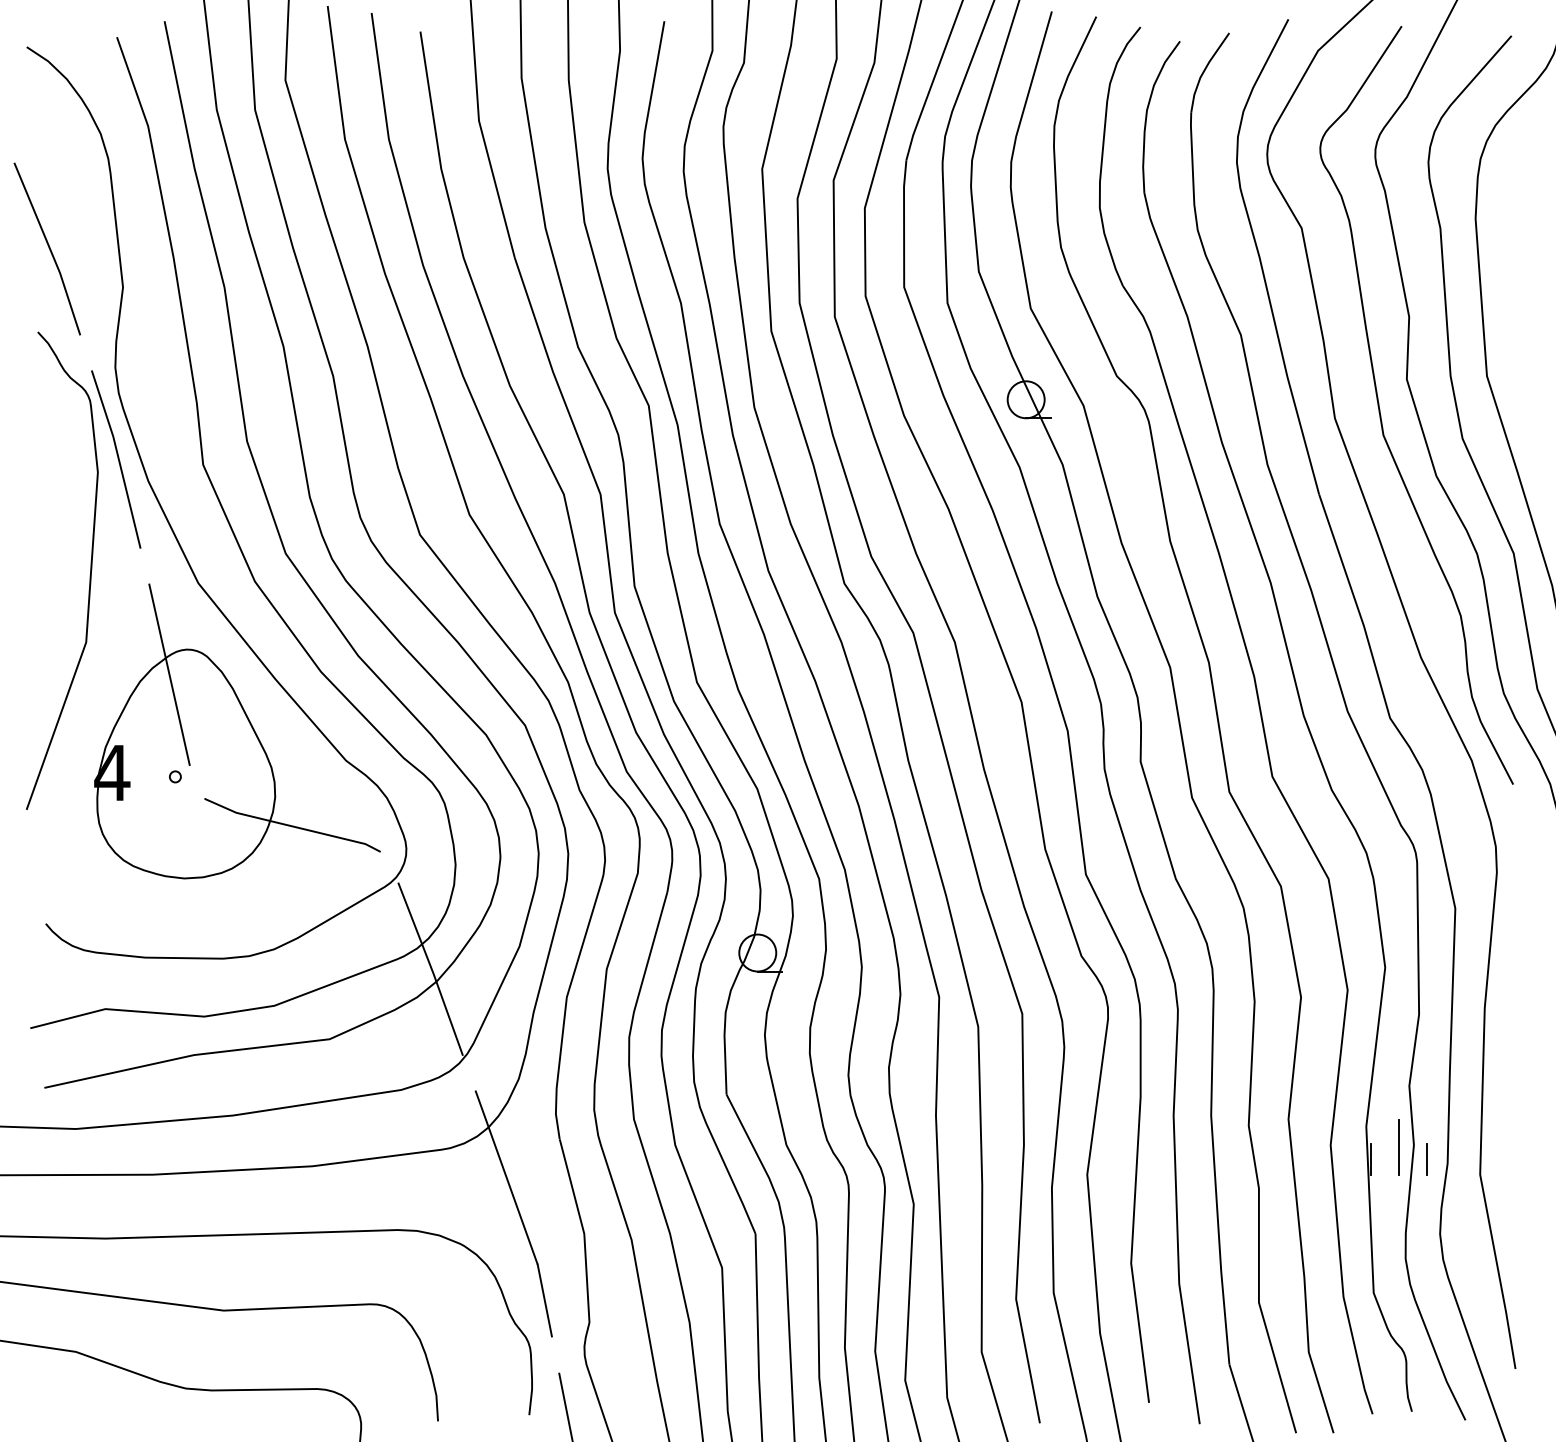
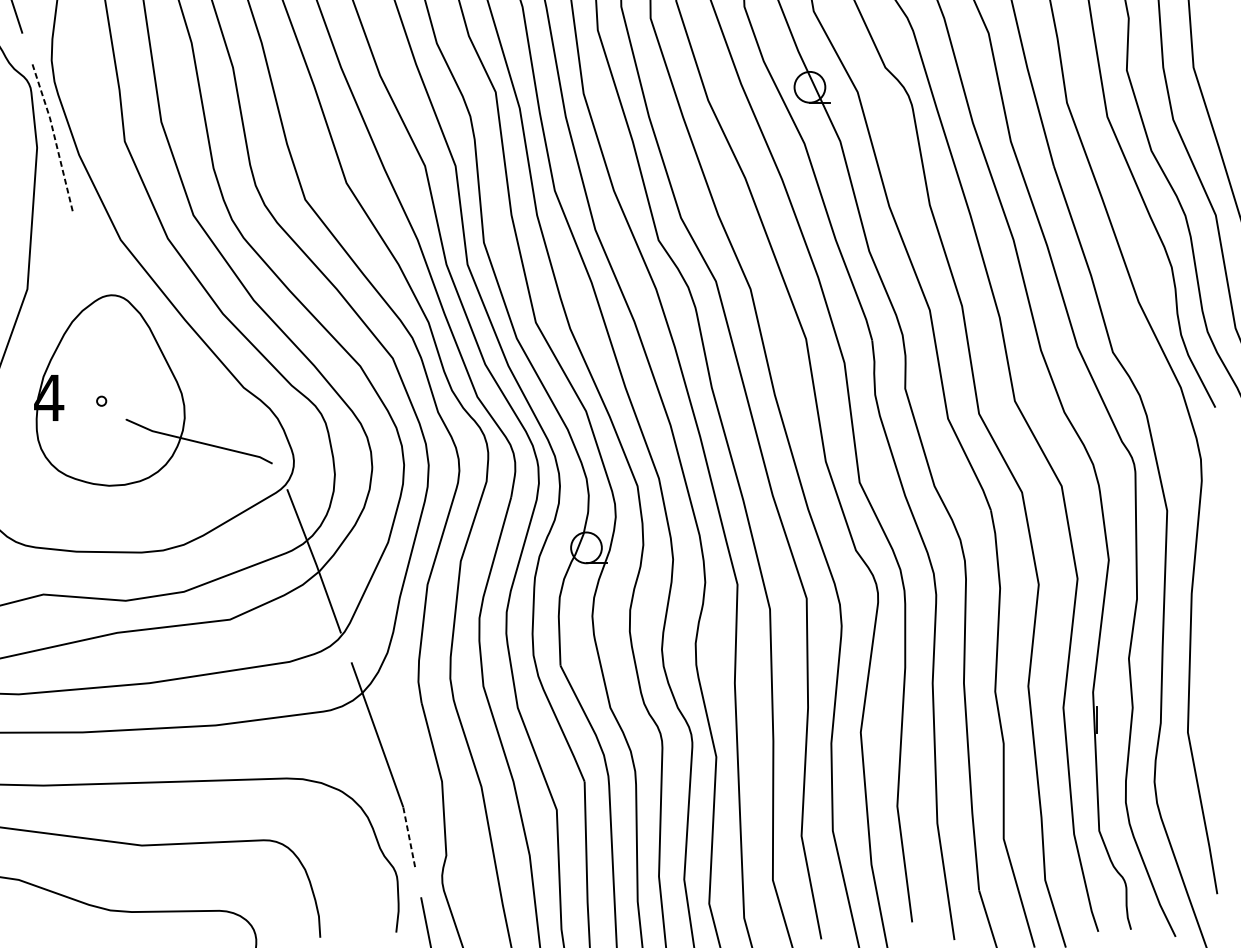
line: (118, 457) -> (54, 135), solid -> dashed
line: (169, 674) -> (96, 315), removed
line: (1398, 1147) -> (1119, 709), removed
line: (1426, 1159) -> (1143, 719), removed
line: (544, 1300) -> (408, 837), solid -> dashed

